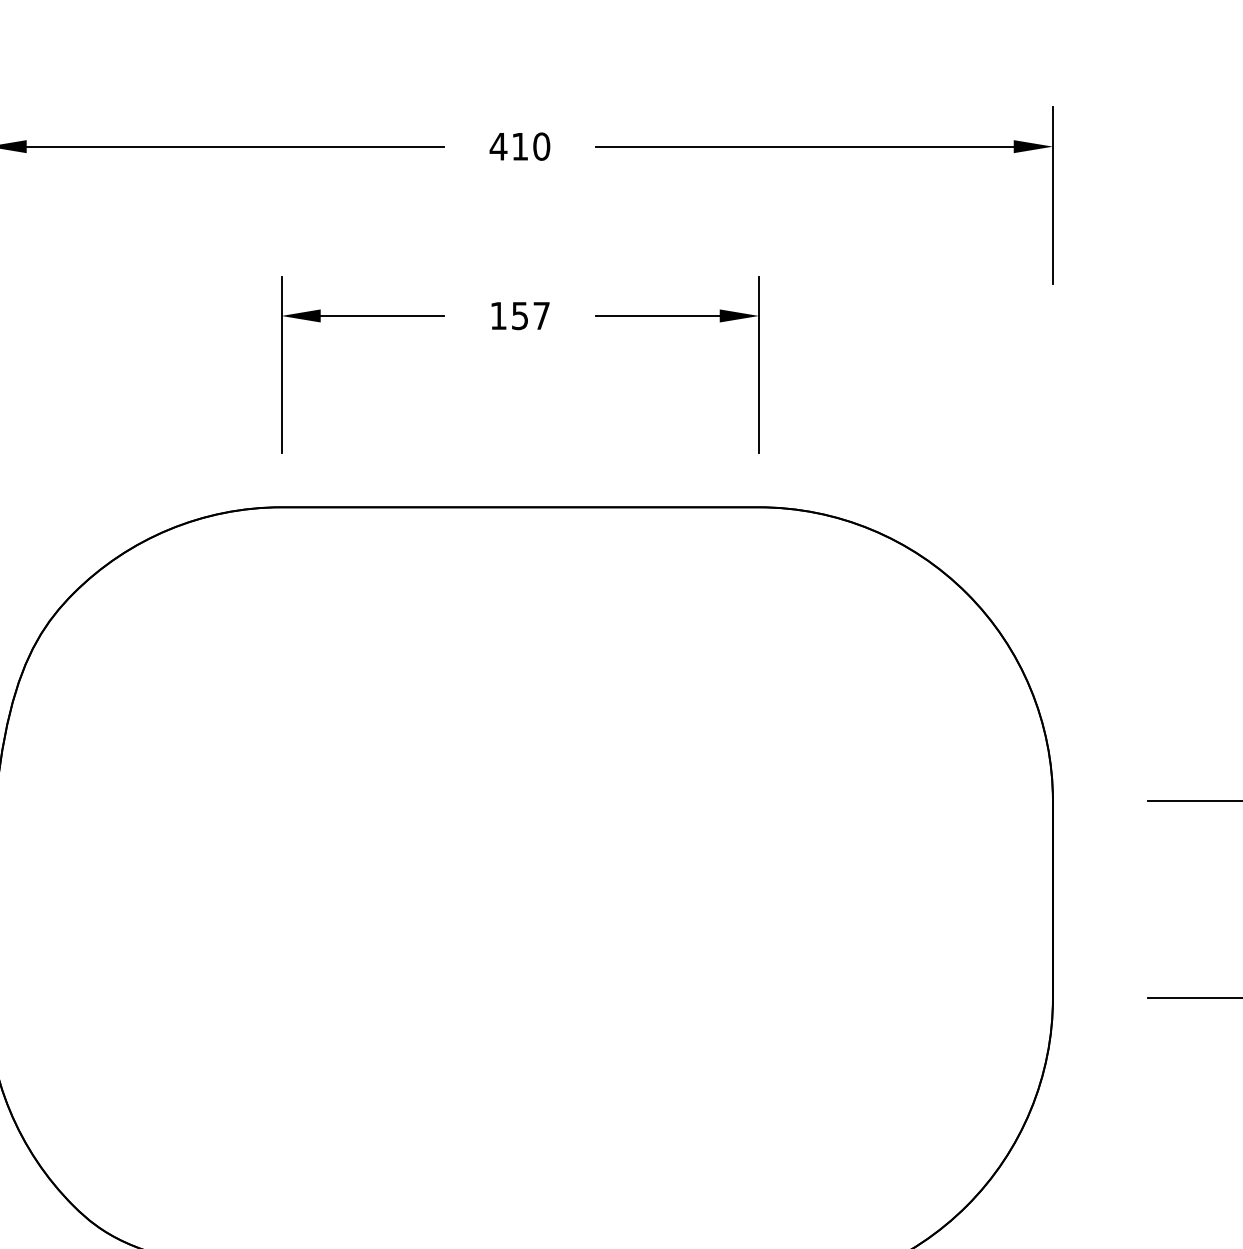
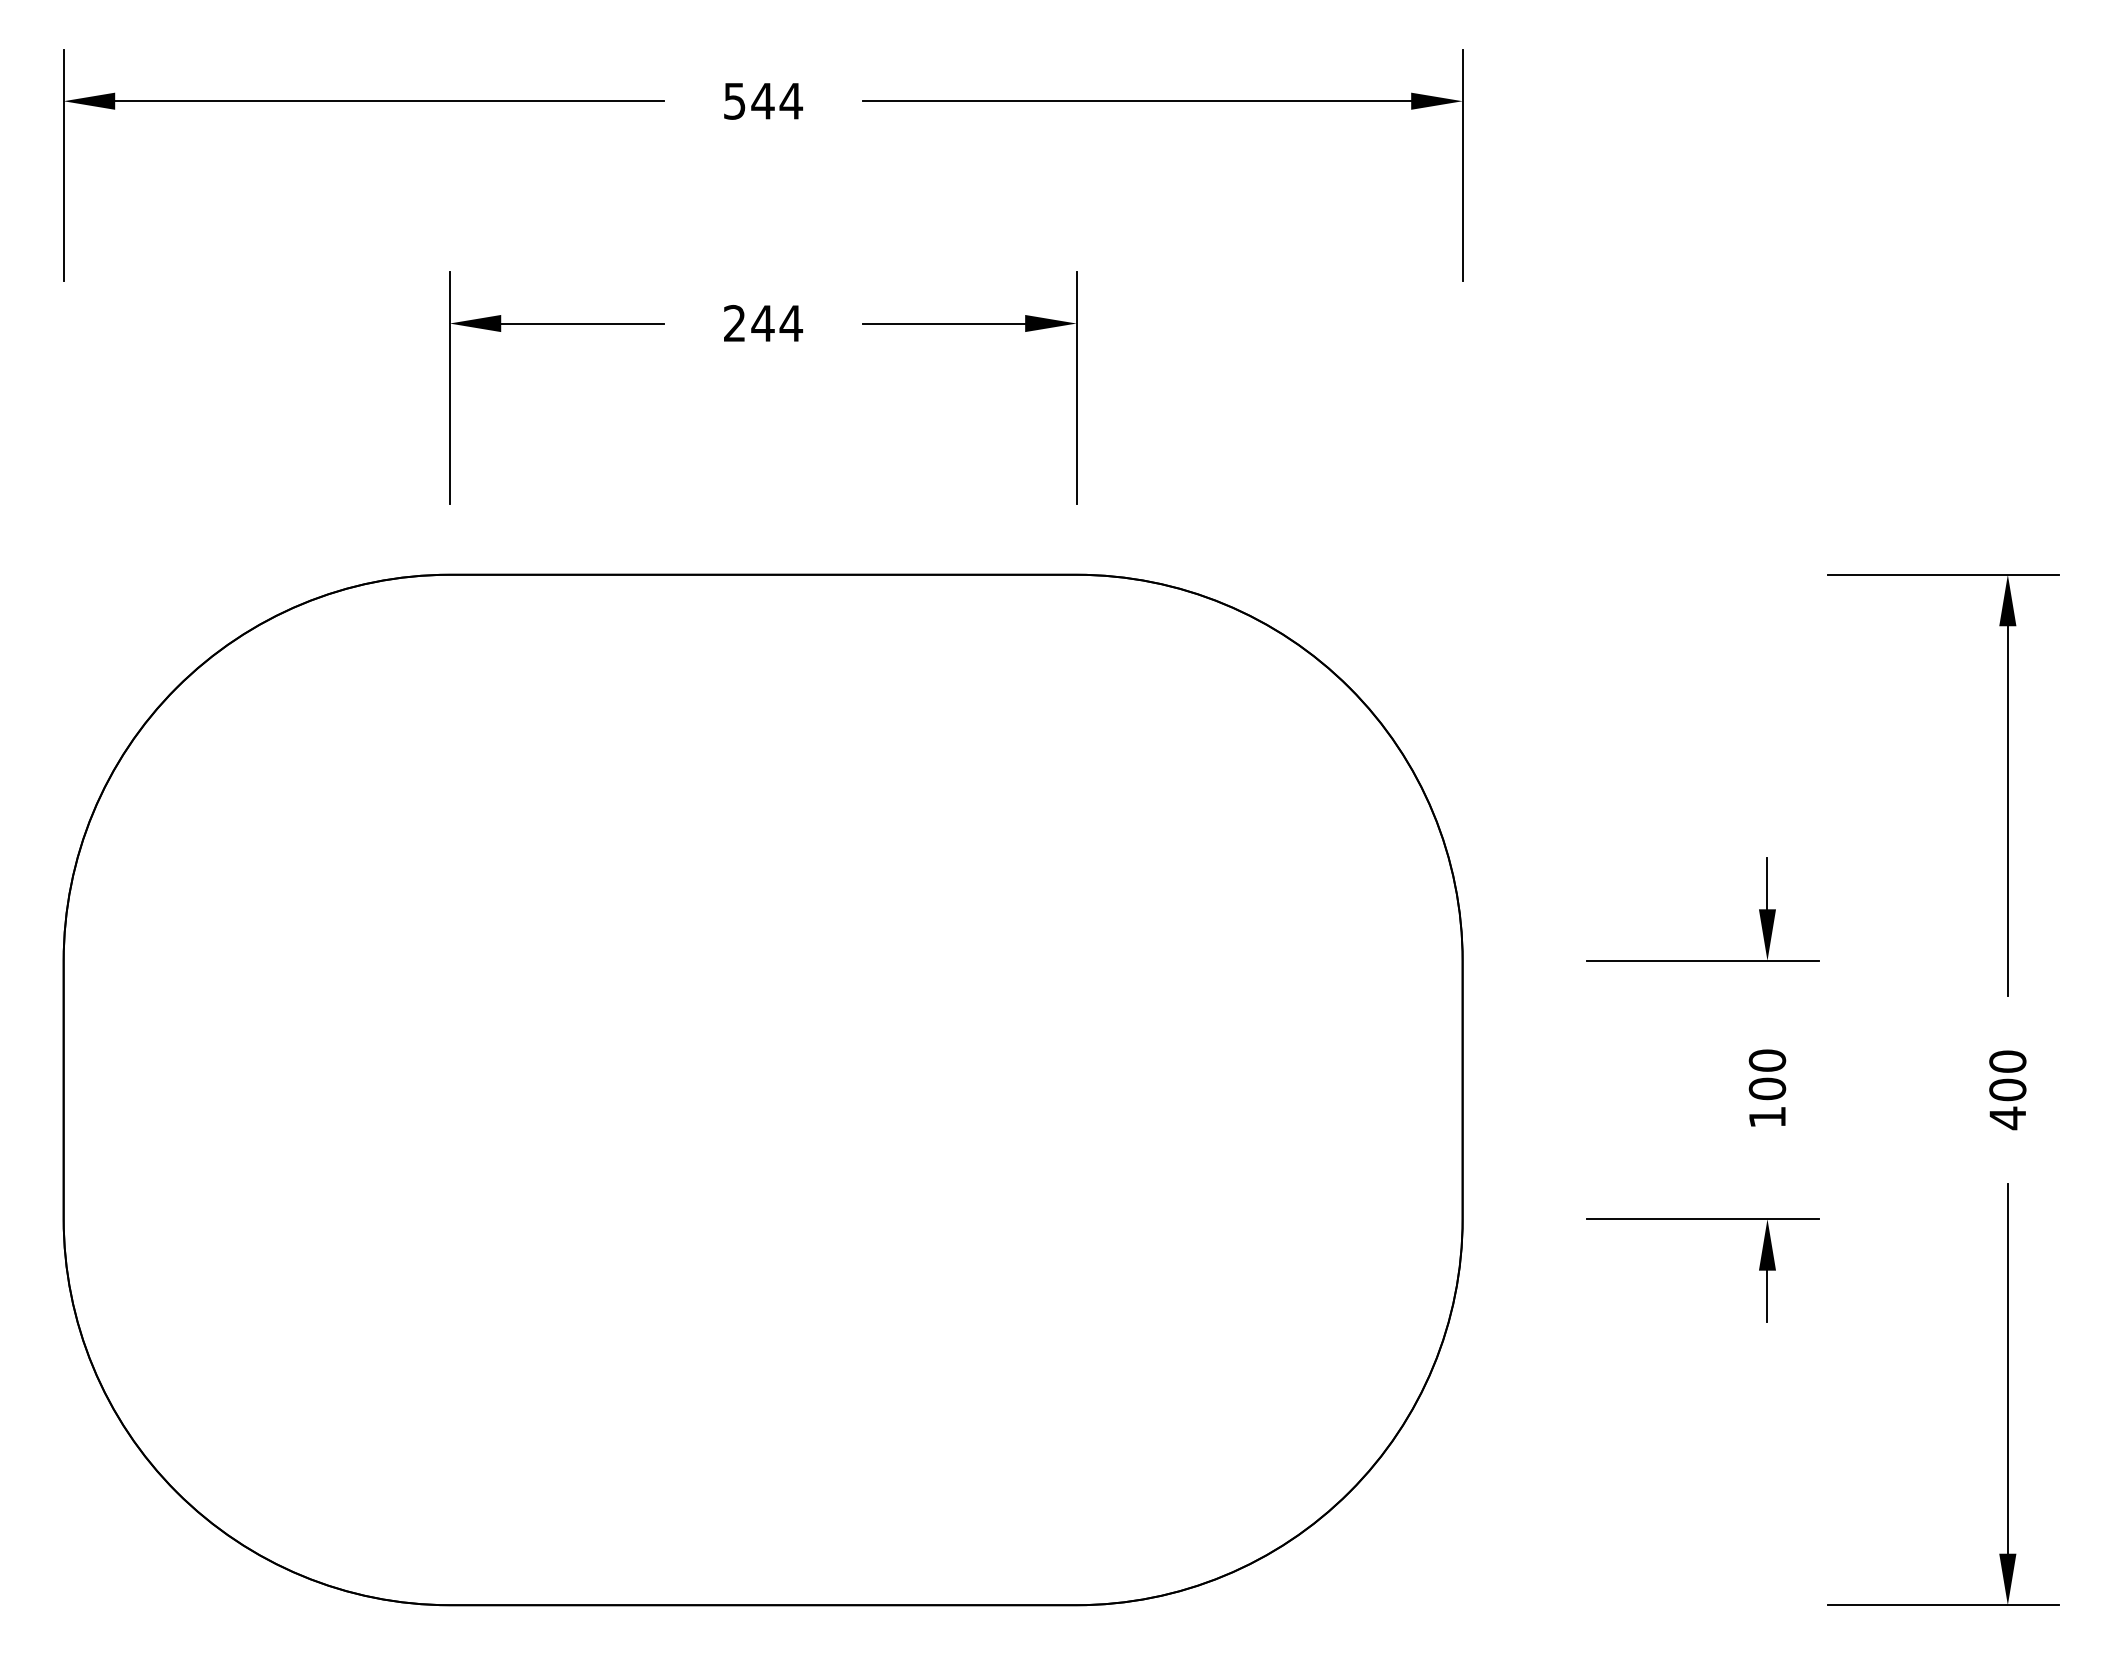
text: (520, 146) -> (763, 100), 410 -> 544
text: (520, 315) -> (763, 323), 157 -> 244

